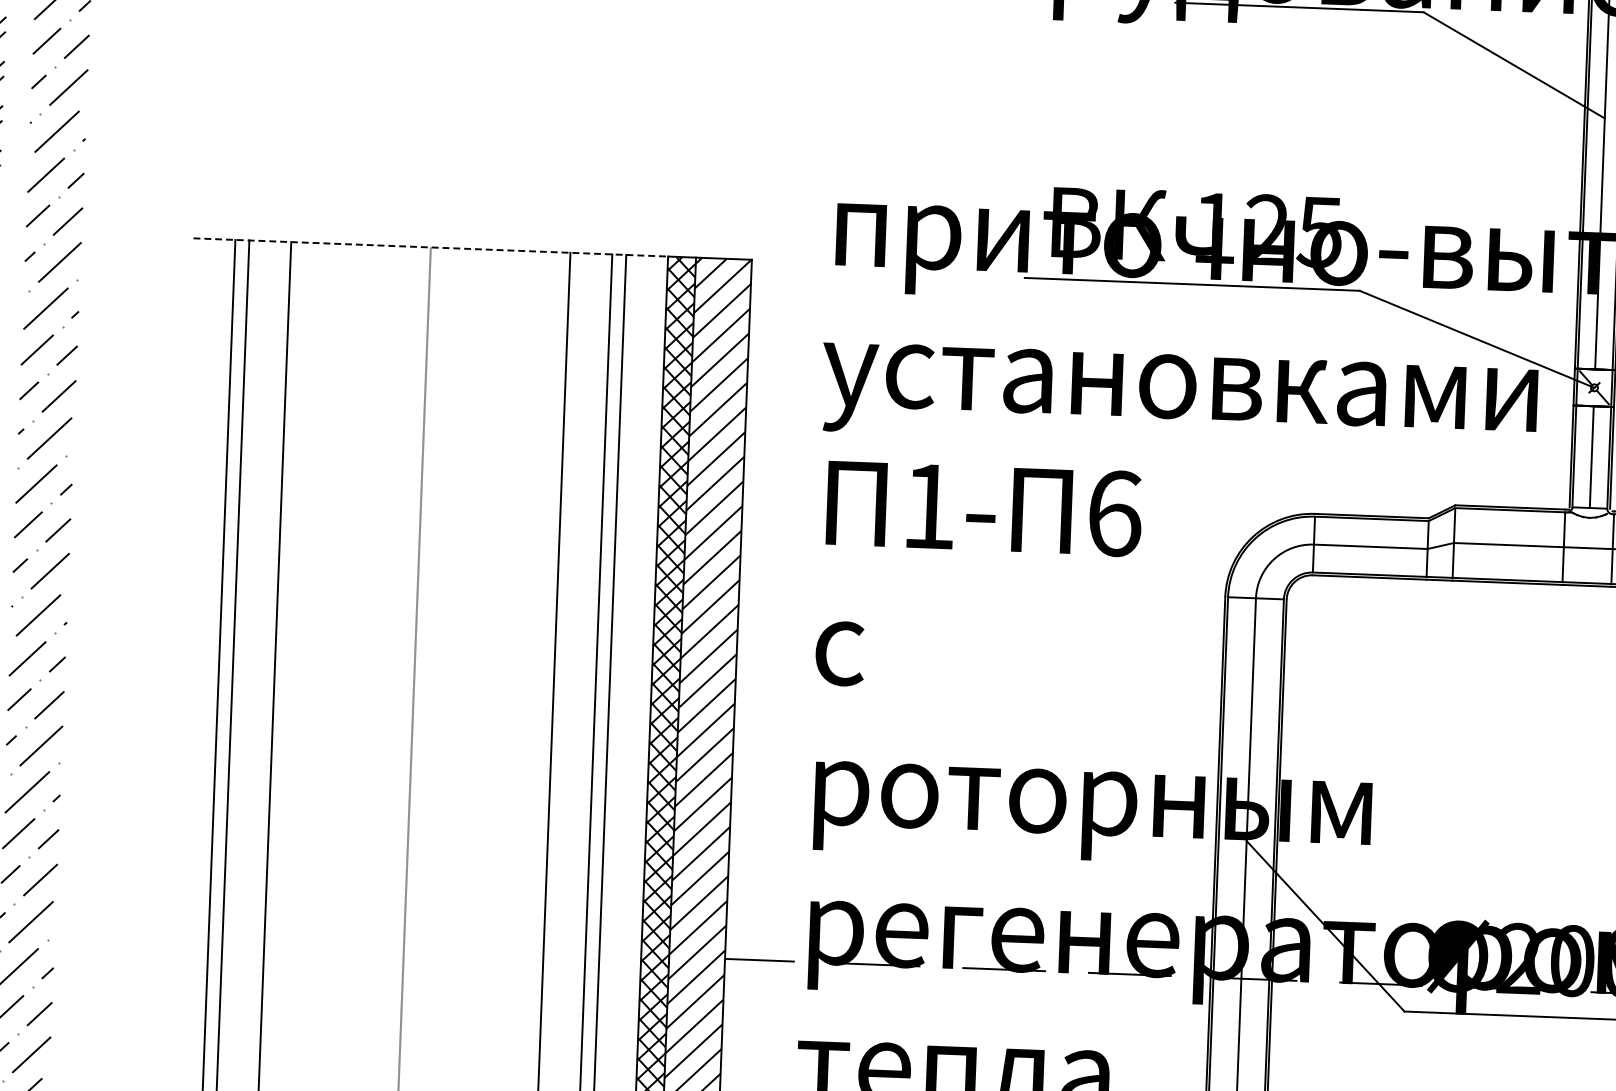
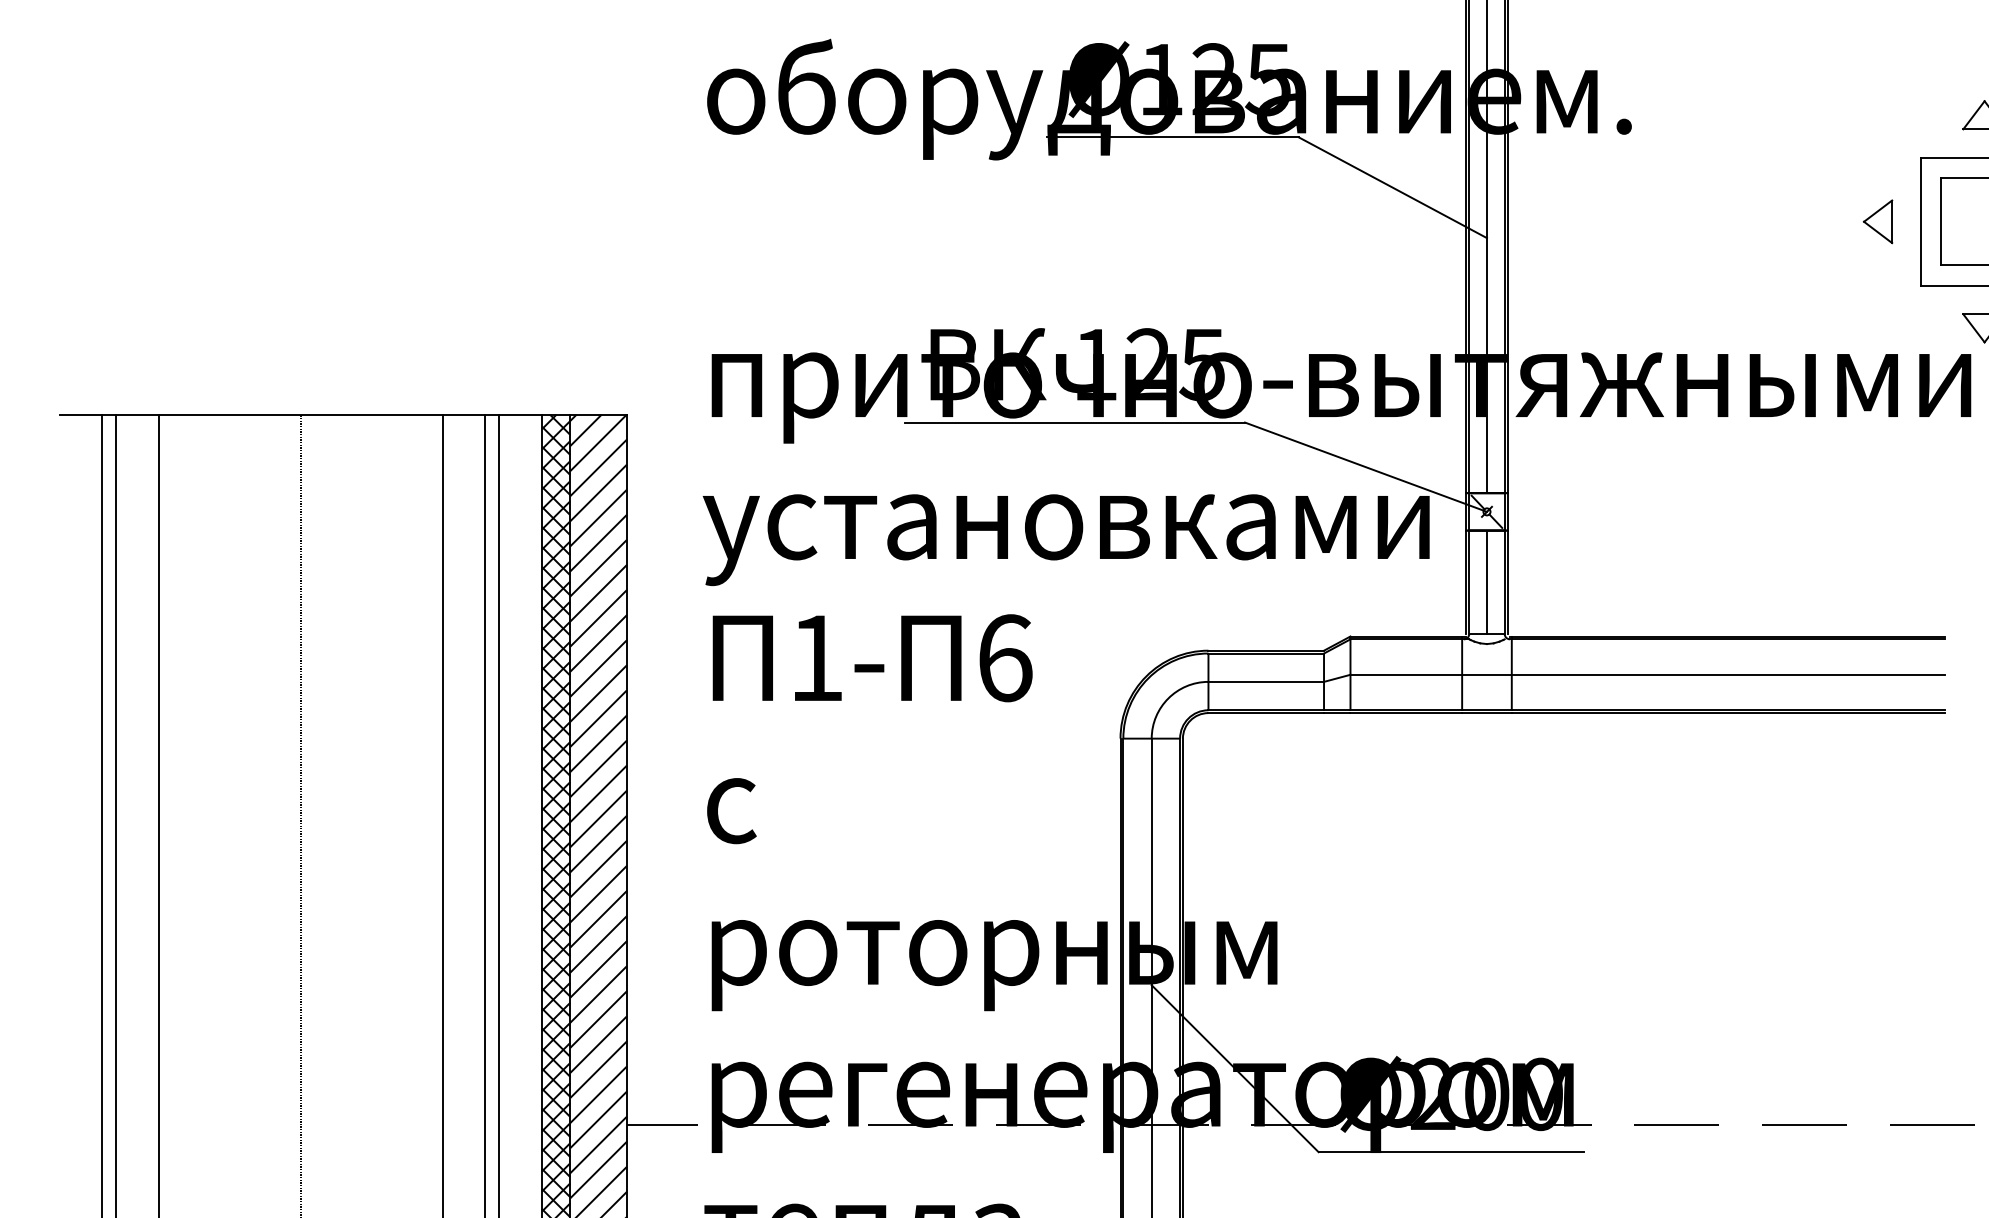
line: (431, 247) -> (301, 414), dashed -> solid

